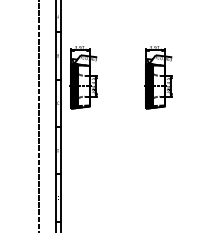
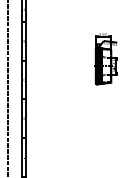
part: (83, 77) -> (44, 59), removed

